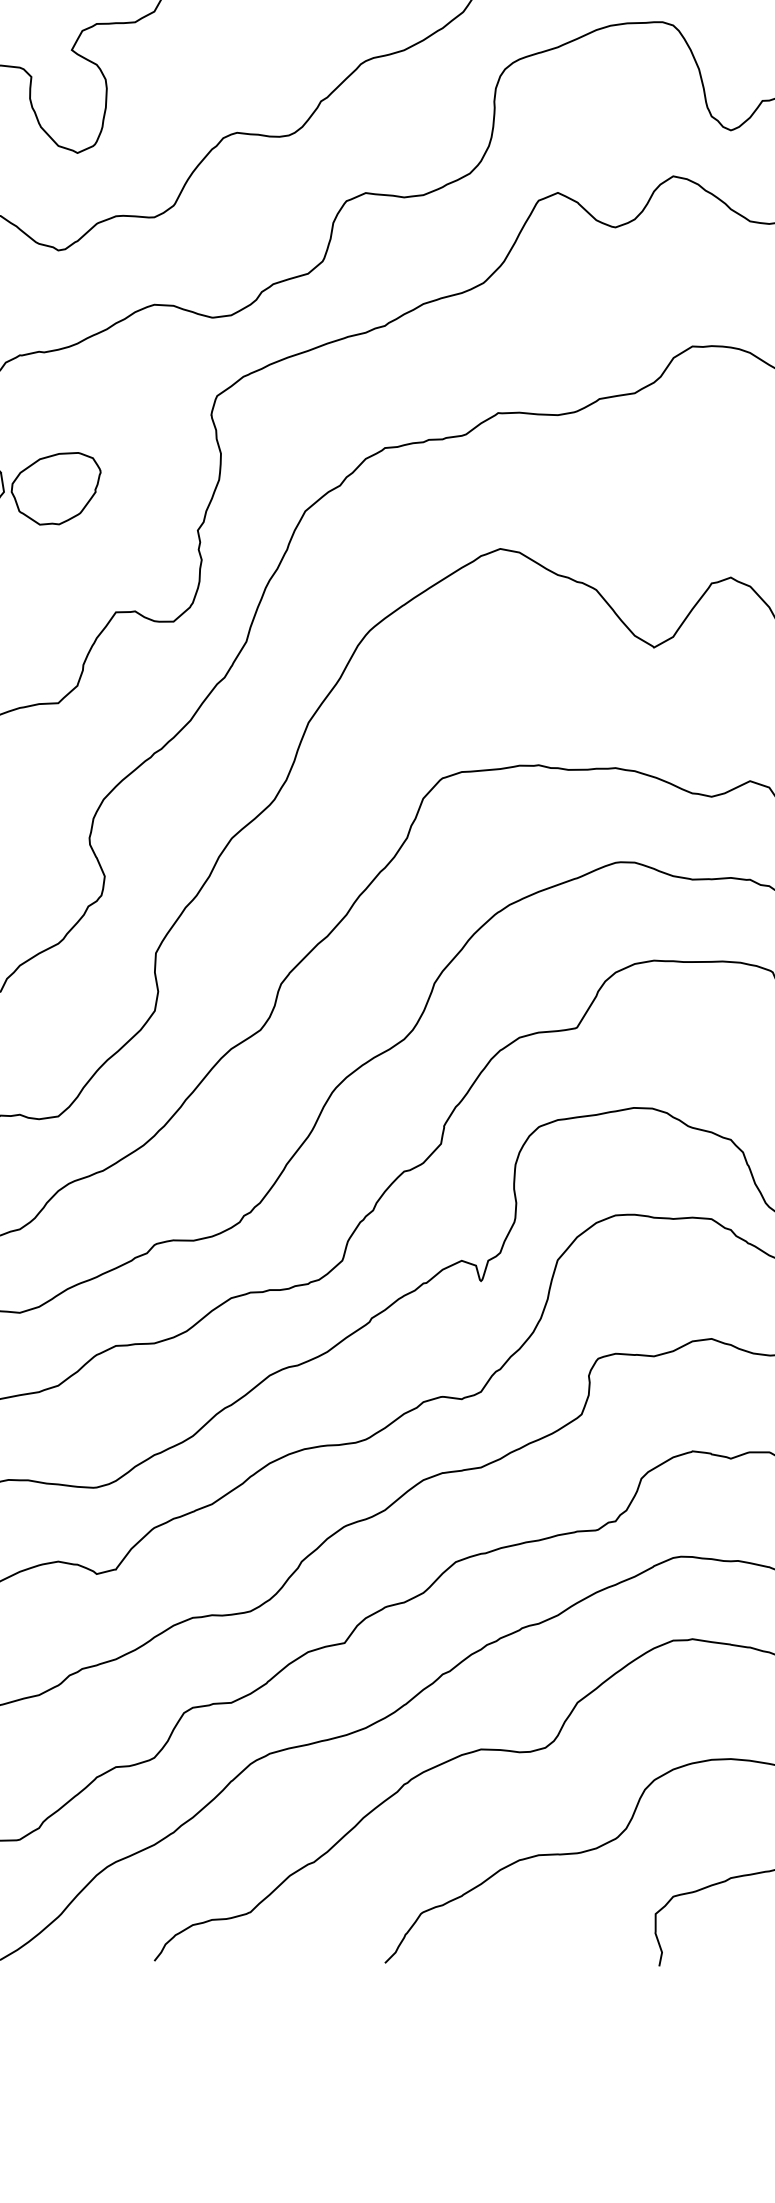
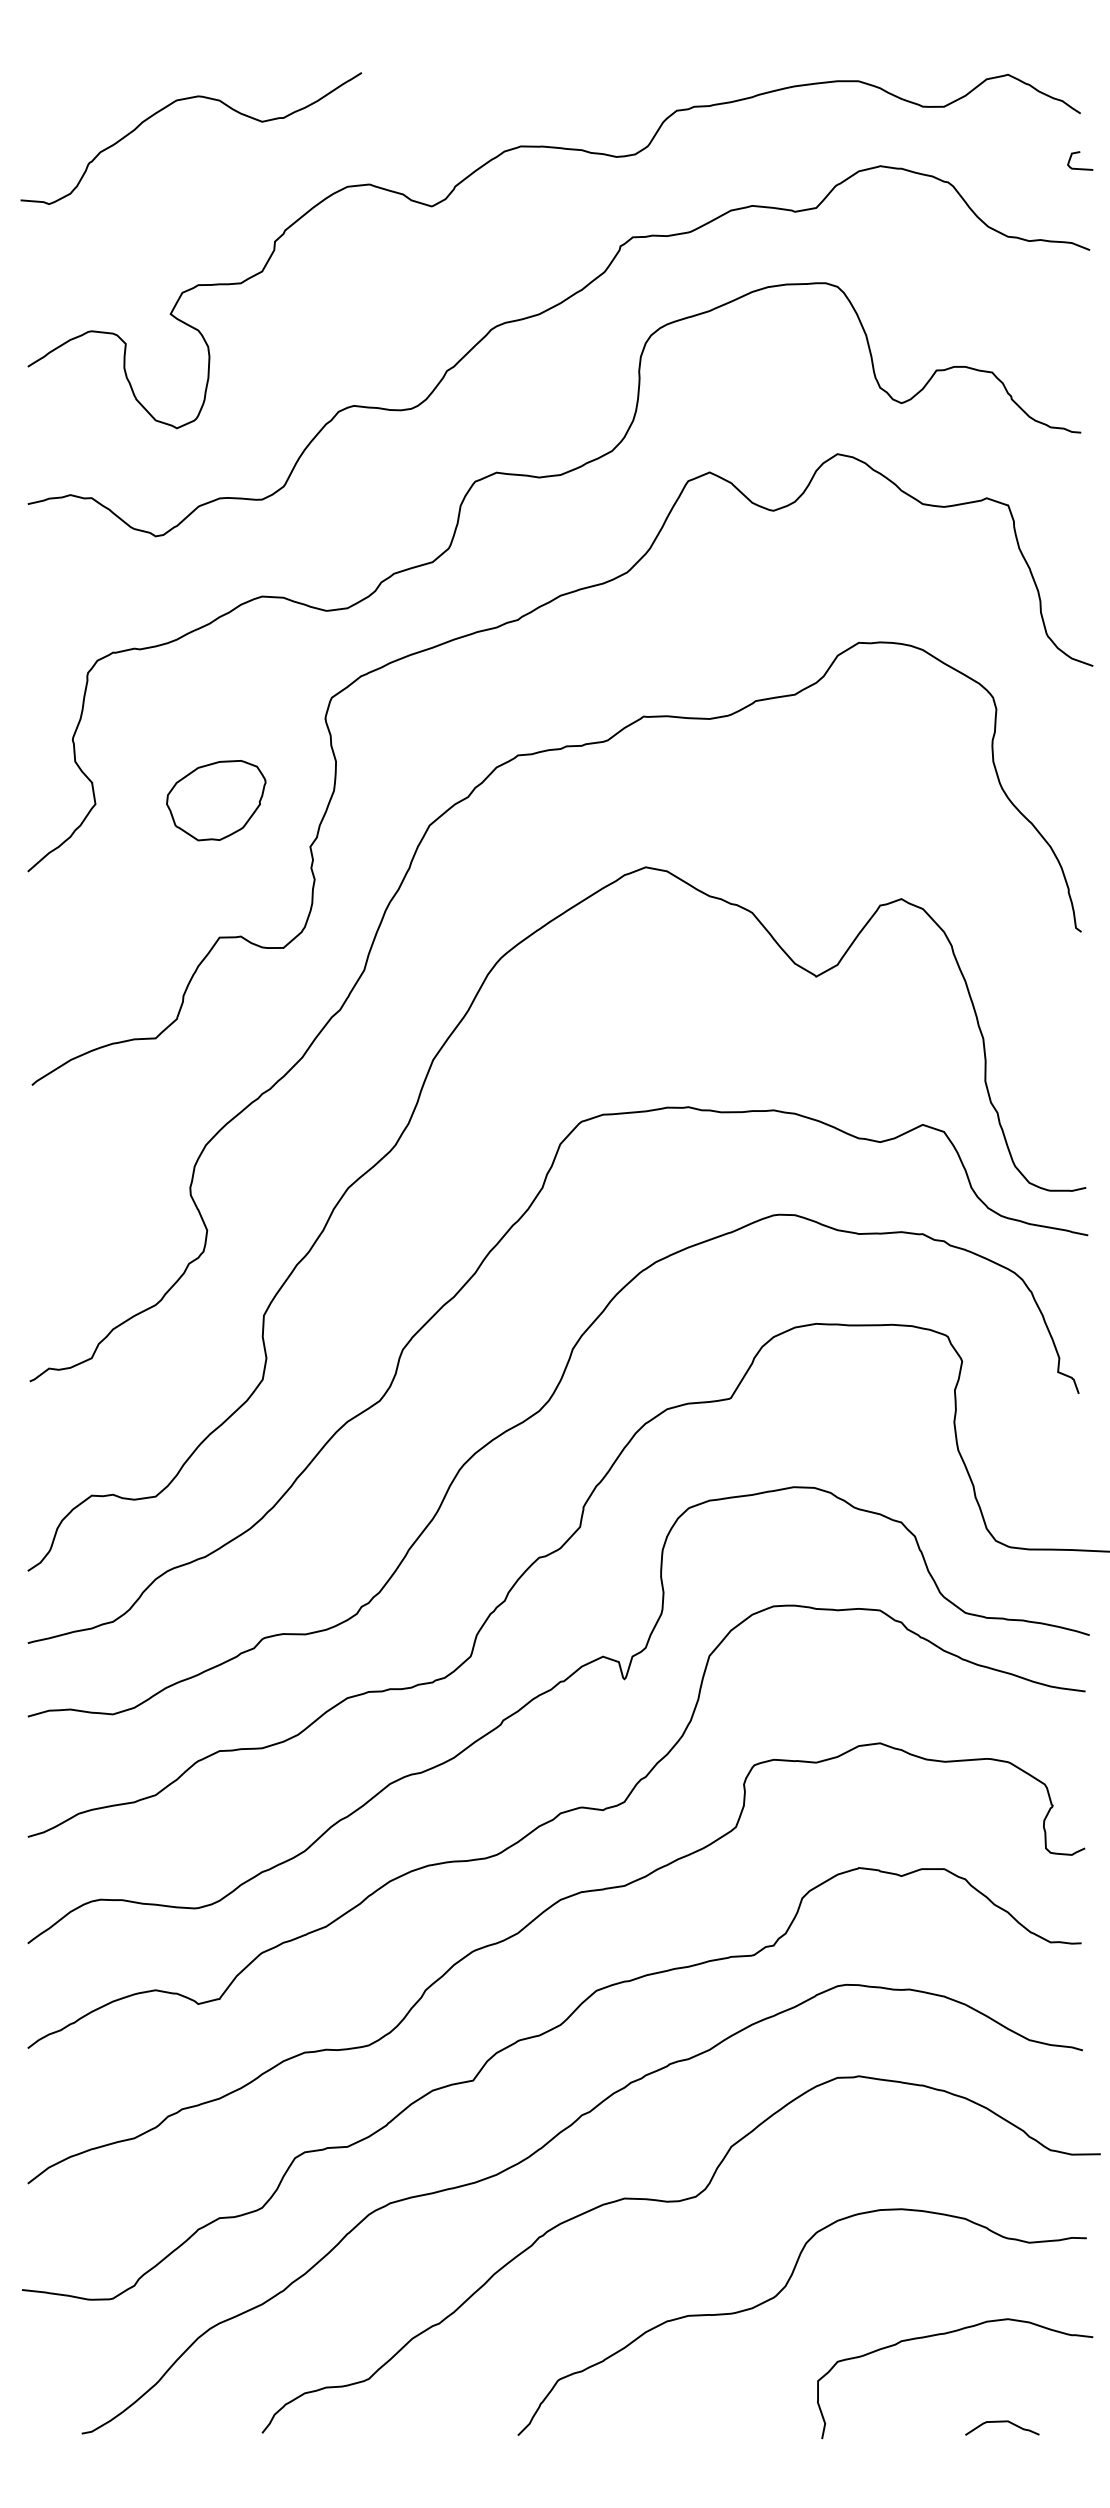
part: (56, 488) -> (216, 800), moved

